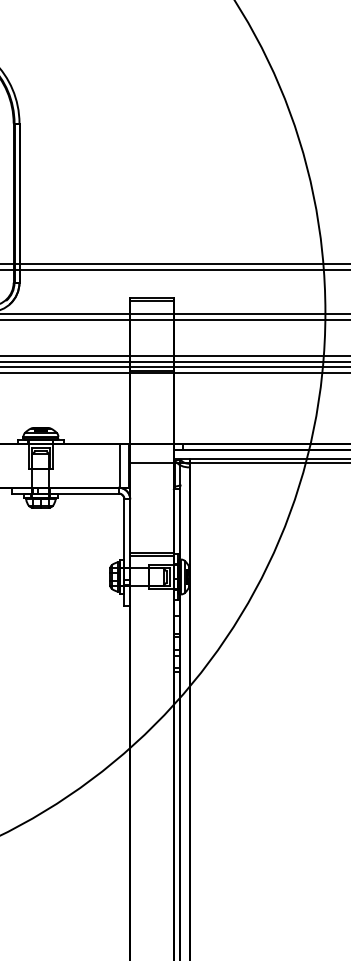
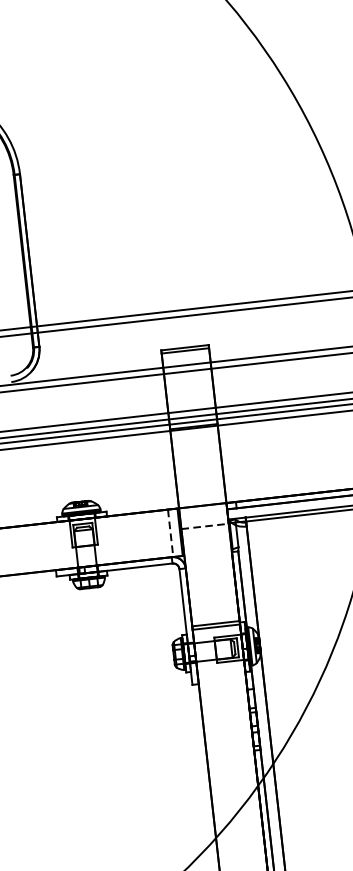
line: (152, 463) -> (205, 526), solid -> dashed
line: (119, 465) -> (170, 532), solid -> dashed

